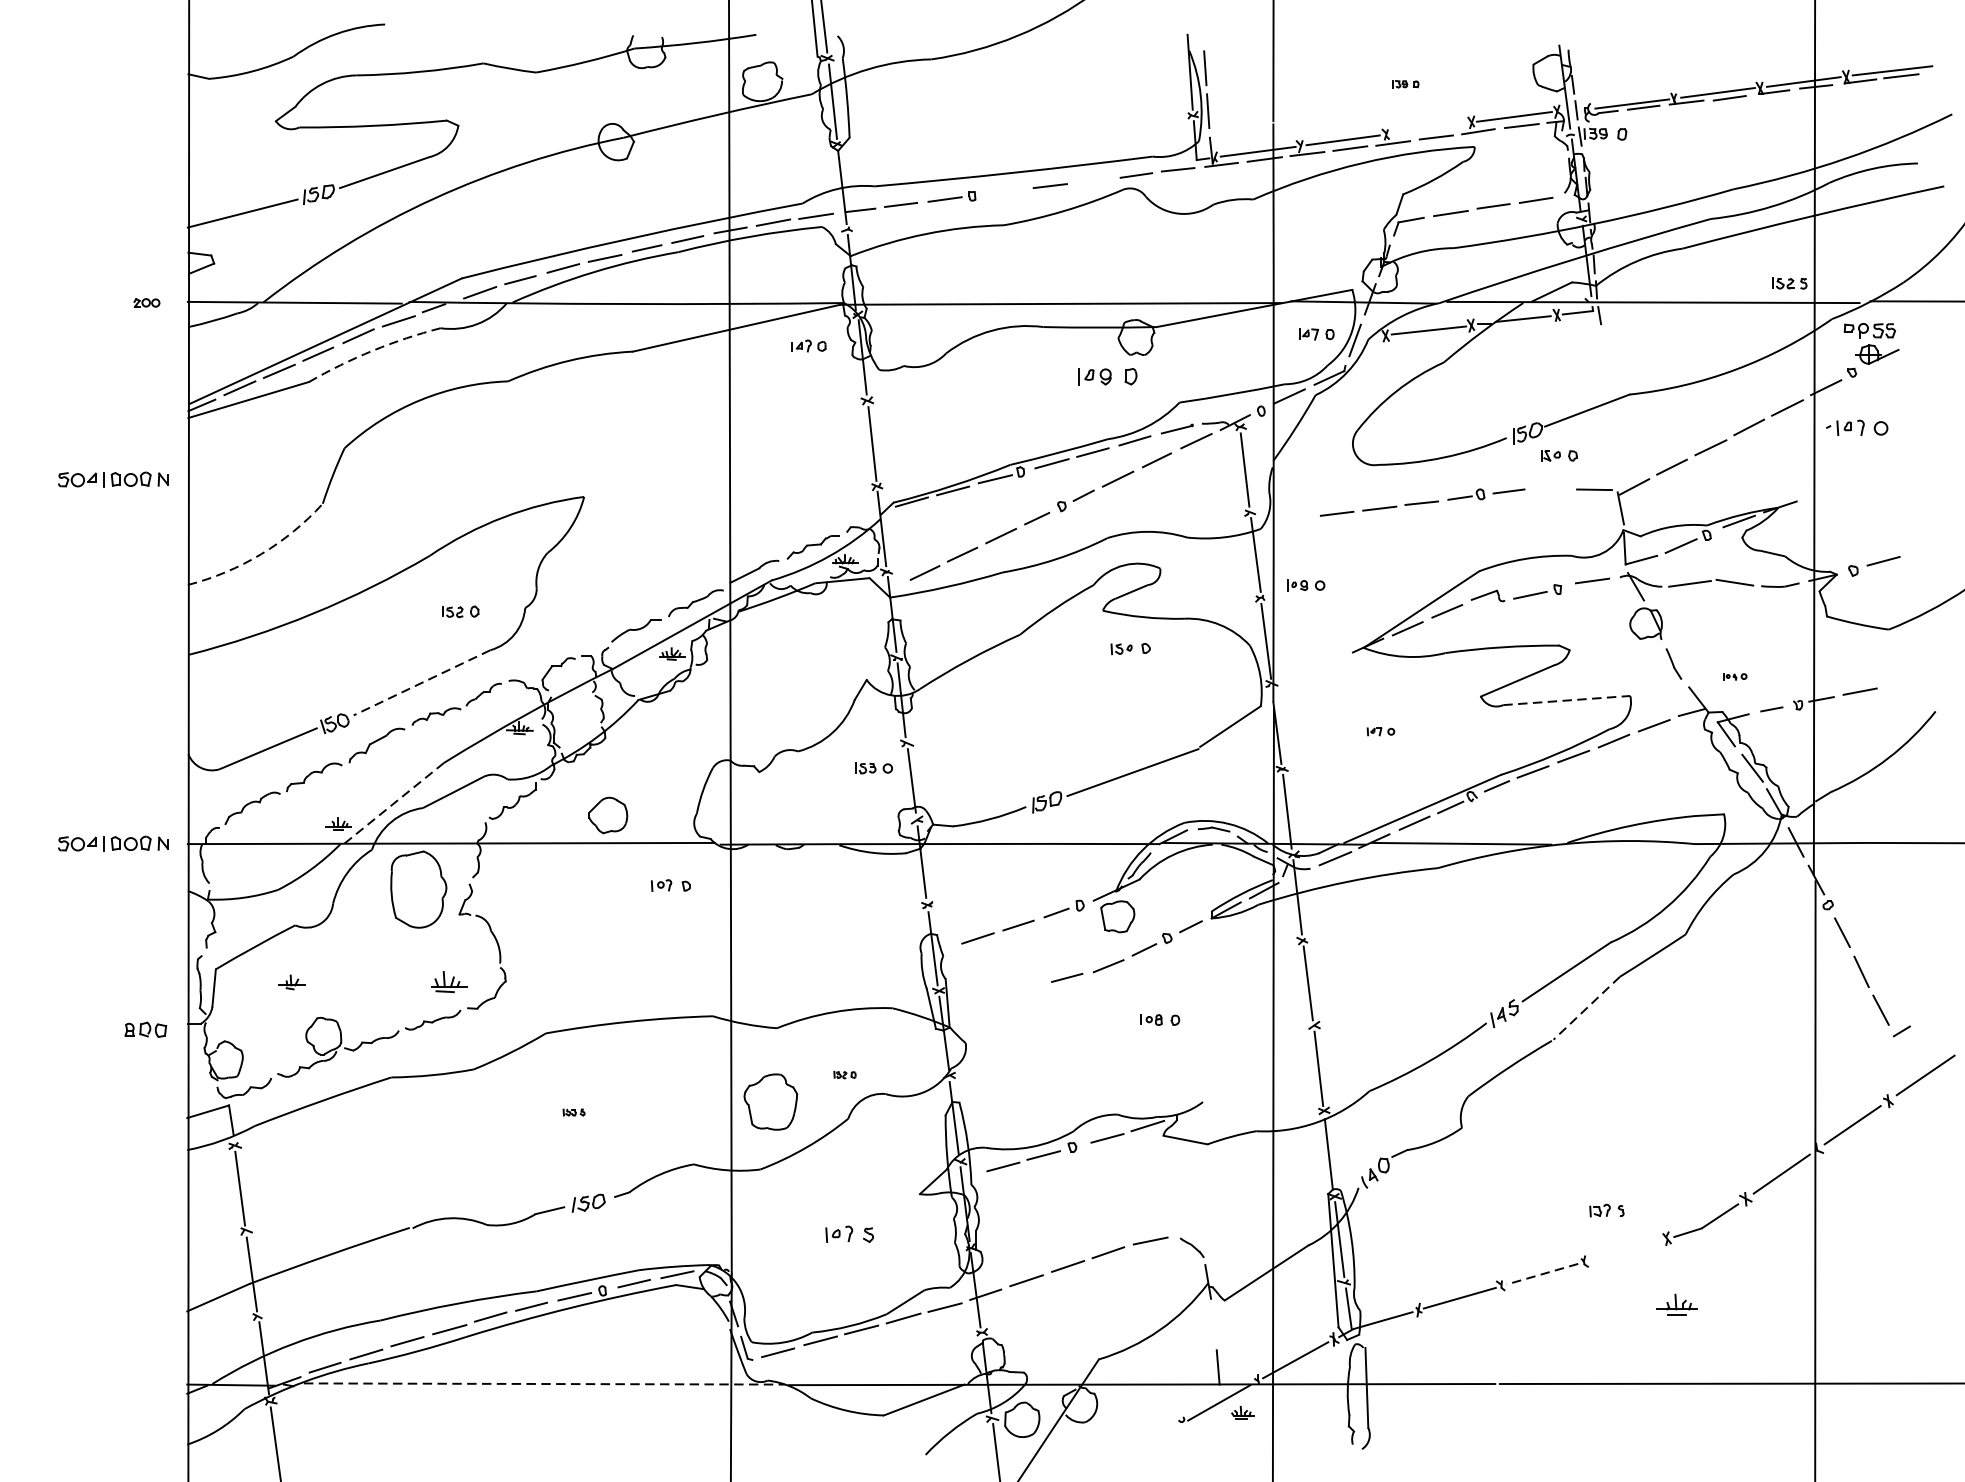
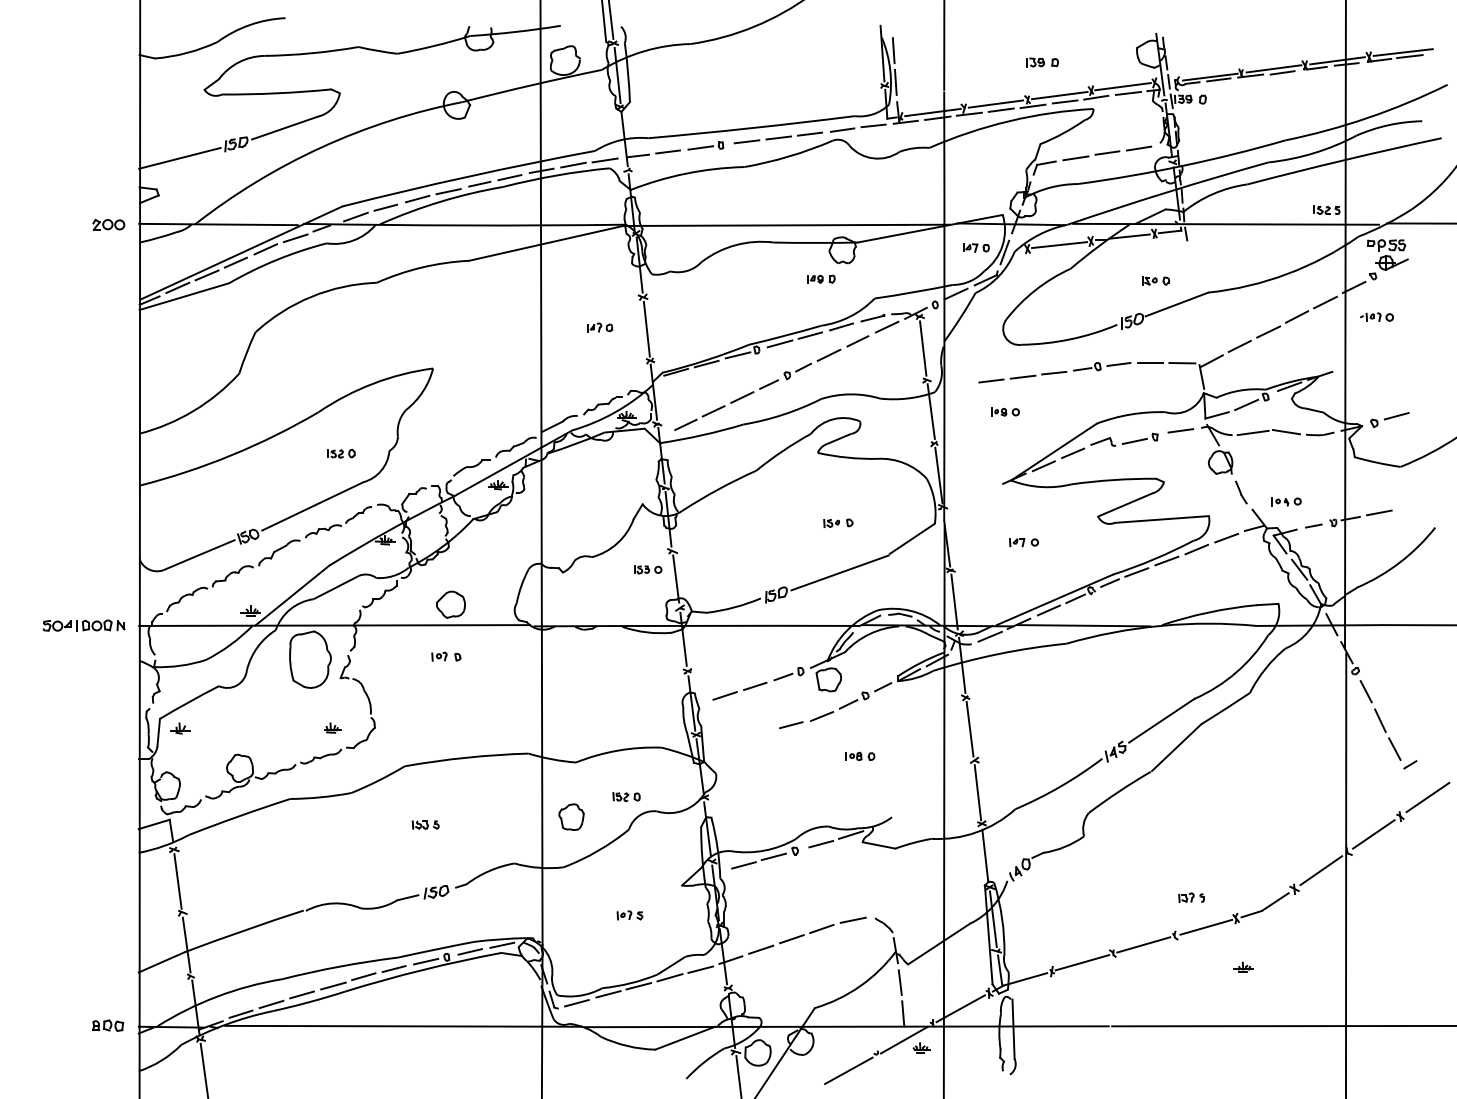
part: (1405, 84) -> (1042, 62), size x1.67
line: (1428, 128) -> (1059, 95), added
line: (1091, 180) -> (809, 133), added
line: (1006, 190) -> (746, 141), added
part: (146, 302) -> (108, 224), size x1.67
part: (809, 345) -> (600, 327), moved
arc: (372, 351) -> (276, 260), dashed -> solid
part: (1107, 375) -> (821, 278), size x0.62
part: (1856, 426) -> (1376, 316), size x0.71
part: (1559, 455) -> (1156, 280), moved
part: (112, 479) -> (83, 355), removed
line: (1551, 490) -> (1150, 363), added
arc: (261, 553) -> (193, 410), dashed -> solid
part: (1306, 584) -> (1005, 411), moved
part: (1130, 647) -> (838, 522), moved
part: (1734, 676) -> (1286, 501), size x1.67
line: (421, 683) -> (312, 506), dashed -> solid
line: (1567, 700) -> (1162, 519), dashed -> solid
part: (1380, 731) -> (1023, 542), size x1.43
line: (393, 803) -> (291, 595), dashed -> solid
part: (670, 885) -> (446, 656), moved
part: (448, 981) -> (332, 727), size x0.62
part: (292, 982) -> (180, 728), moved
line: (1586, 1008) -> (1176, 747), dashed -> solid
part: (146, 1029) -> (108, 1025), moved
part: (844, 1075) -> (626, 797), size x1.67
part: (770, 1101) -> (571, 816), size x0.62
part: (573, 1111) -> (425, 824), size x1.67
part: (848, 1234) -> (629, 915), size x0.71
line: (1627, 1249) -> (1206, 926), added
line: (1542, 1273) -> (1143, 944), dashed -> solid
part: (1676, 1303) -> (1243, 966), size x0.62
line: (1213, 1324) -> (899, 982), added
line: (545, 1384) -> (404, 1026), dashed -> solid
line: (1144, 1443) -> (848, 1070), added

